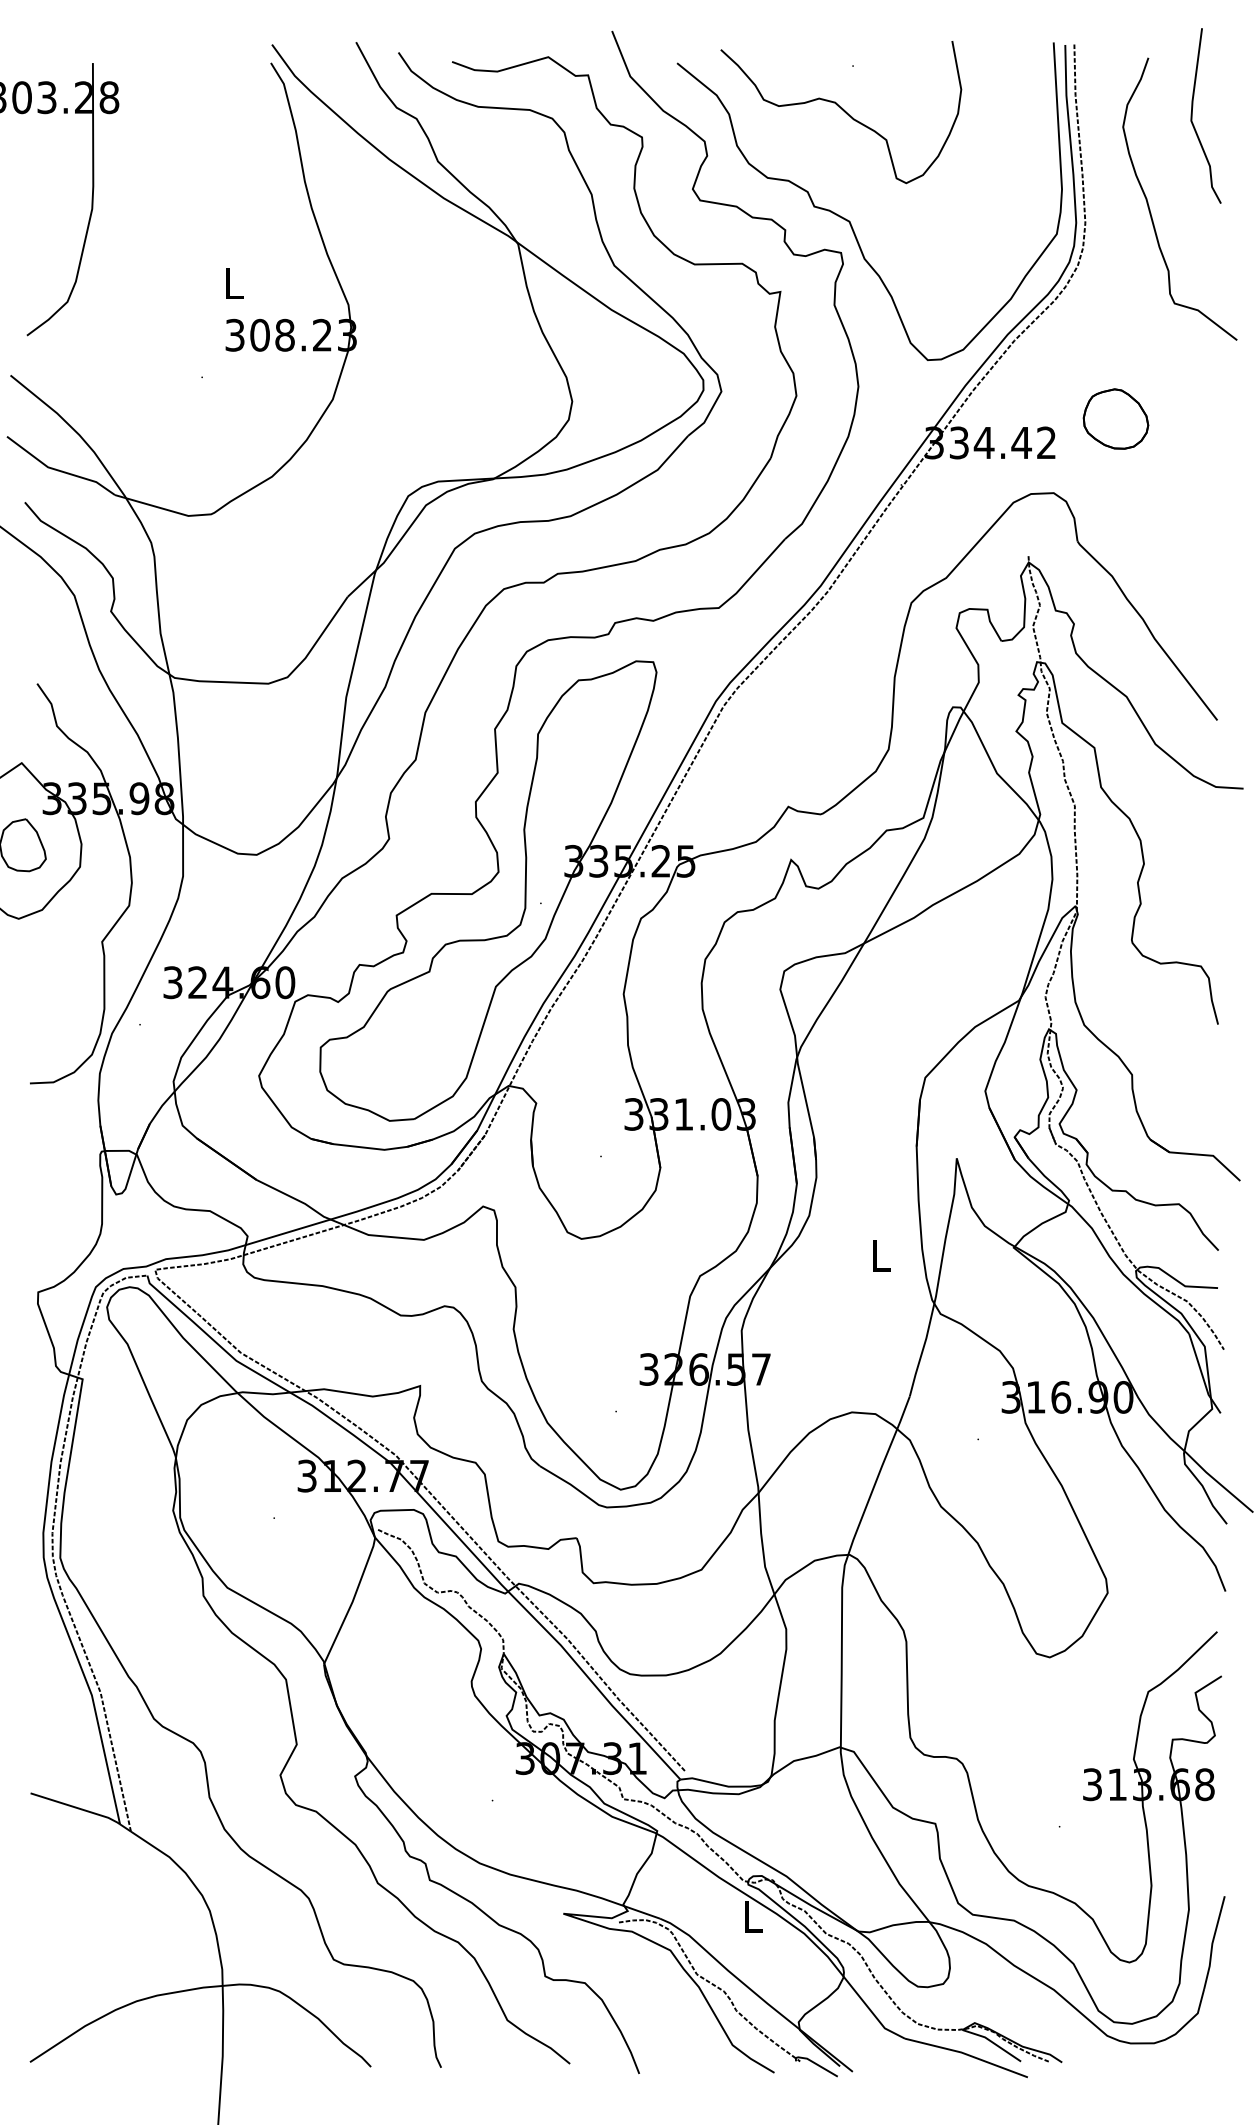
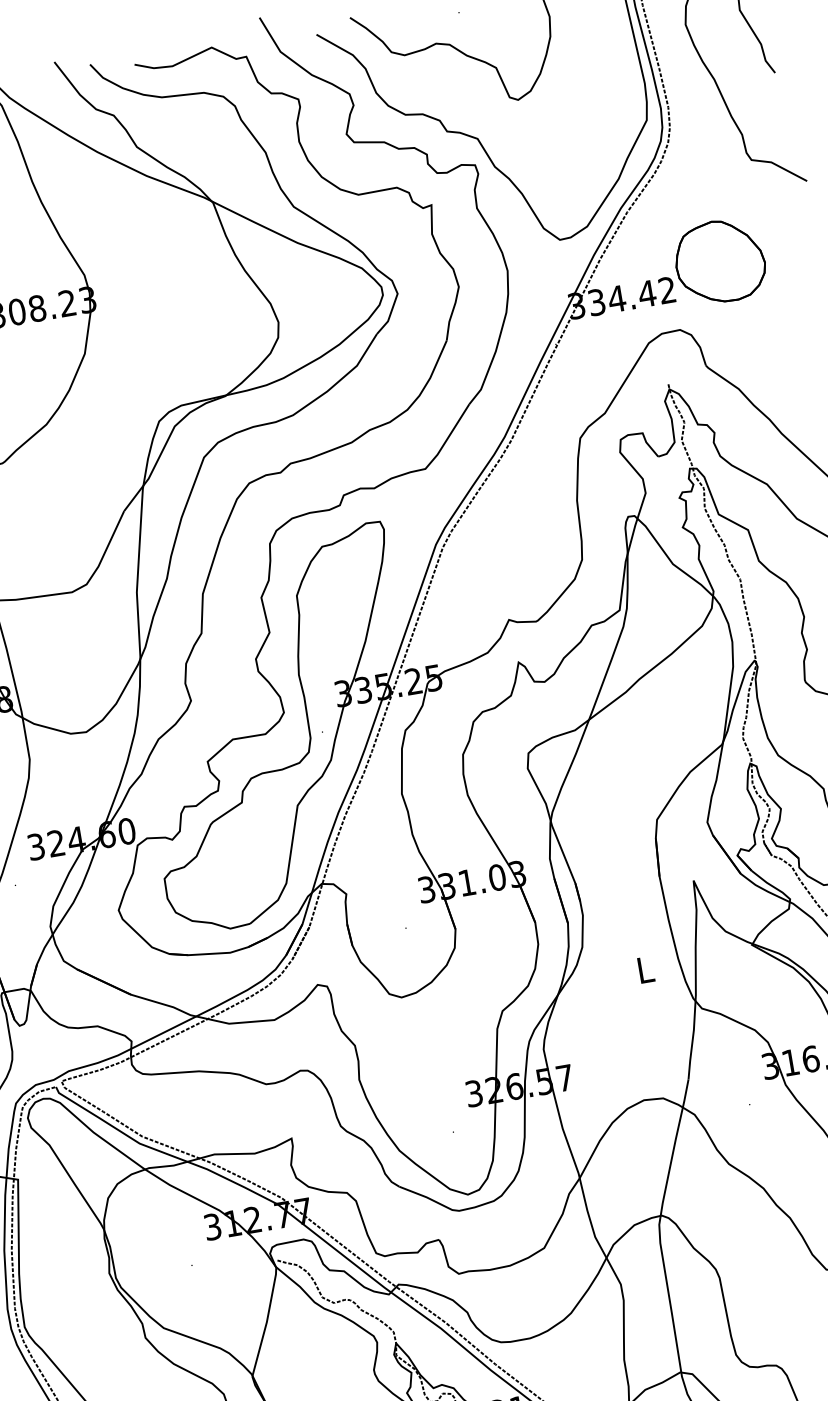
part: (1115, 418) -> (719, 261), size x1.67

